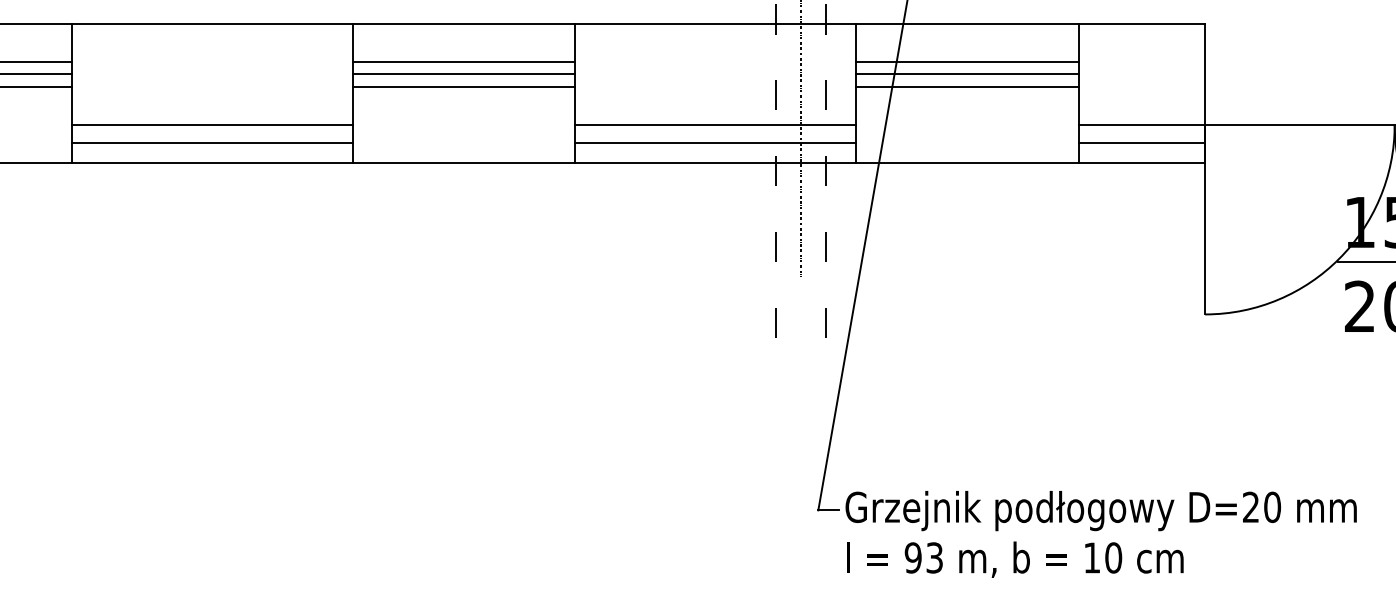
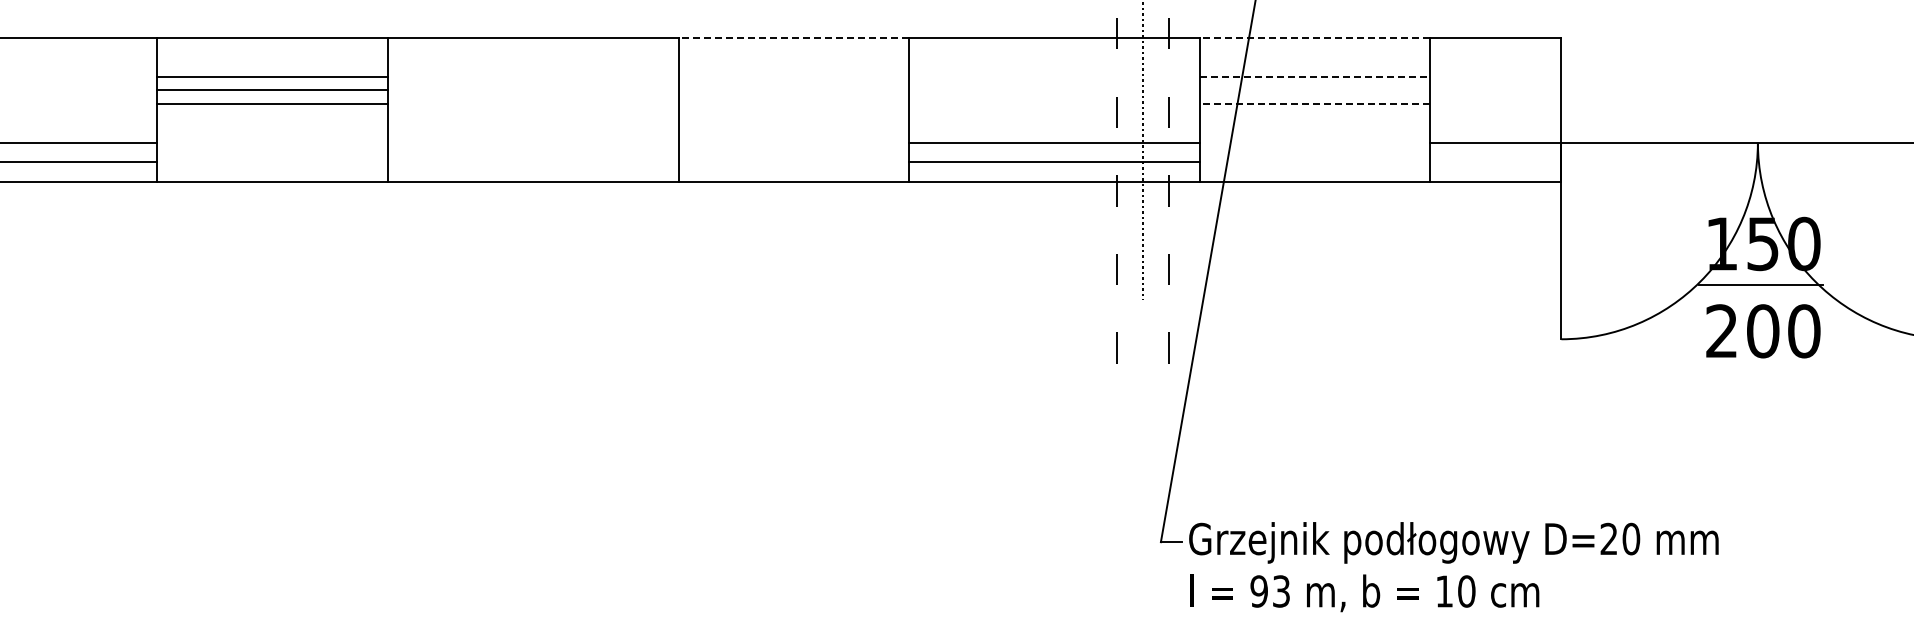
line: (463, 24) -> (793, 38), solid -> dashed
line: (966, 24) -> (1314, 38), solid -> dashed
line: (463, 61) -> (793, 77), removed
line: (967, 61) -> (1315, 77), solid -> dashed
line: (463, 74) -> (793, 90), removed
line: (966, 74) -> (1314, 90), removed
line: (463, 86) -> (793, 103), removed
line: (966, 86) -> (1314, 103), solid -> dashed
line: (211, 124) -> (532, 142), removed
line: (211, 142) -> (532, 161), removed
line: (1141, 142) -> (1495, 161), removed

